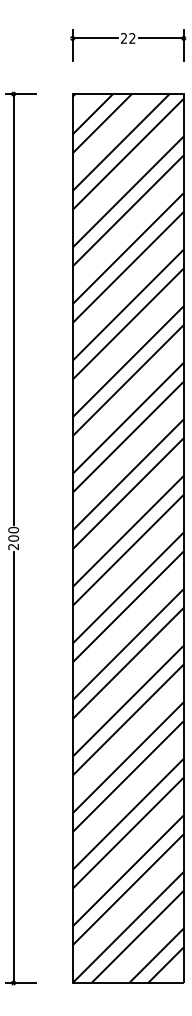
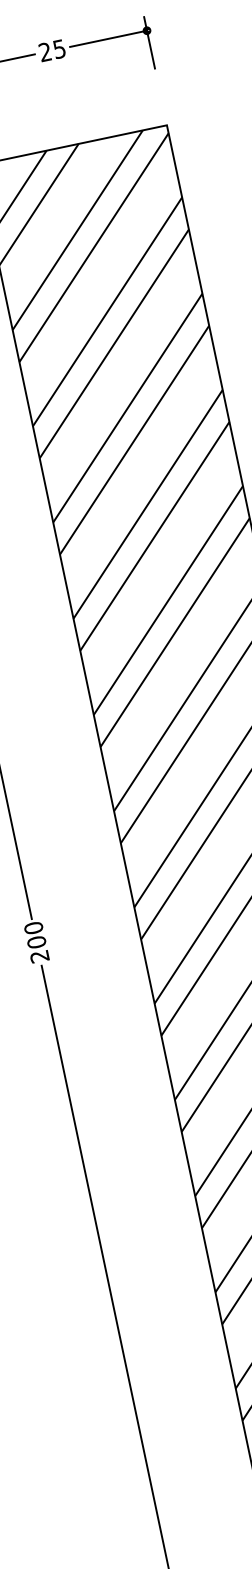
text: (132, 38) -> (59, 49), 22 -> 25

